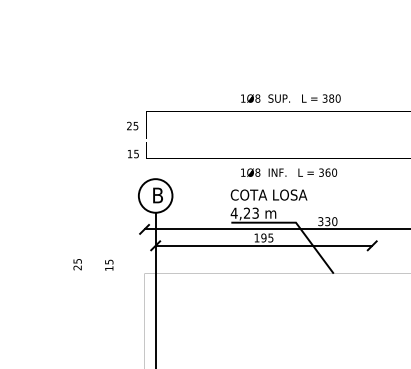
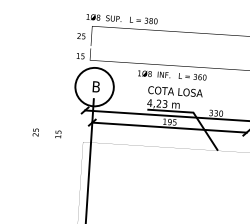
text: (290, 98) -> (121, 19), moved
text: (289, 172) -> (172, 75), moved
circle: (155, 195) -> (94, 86), size x1.6

